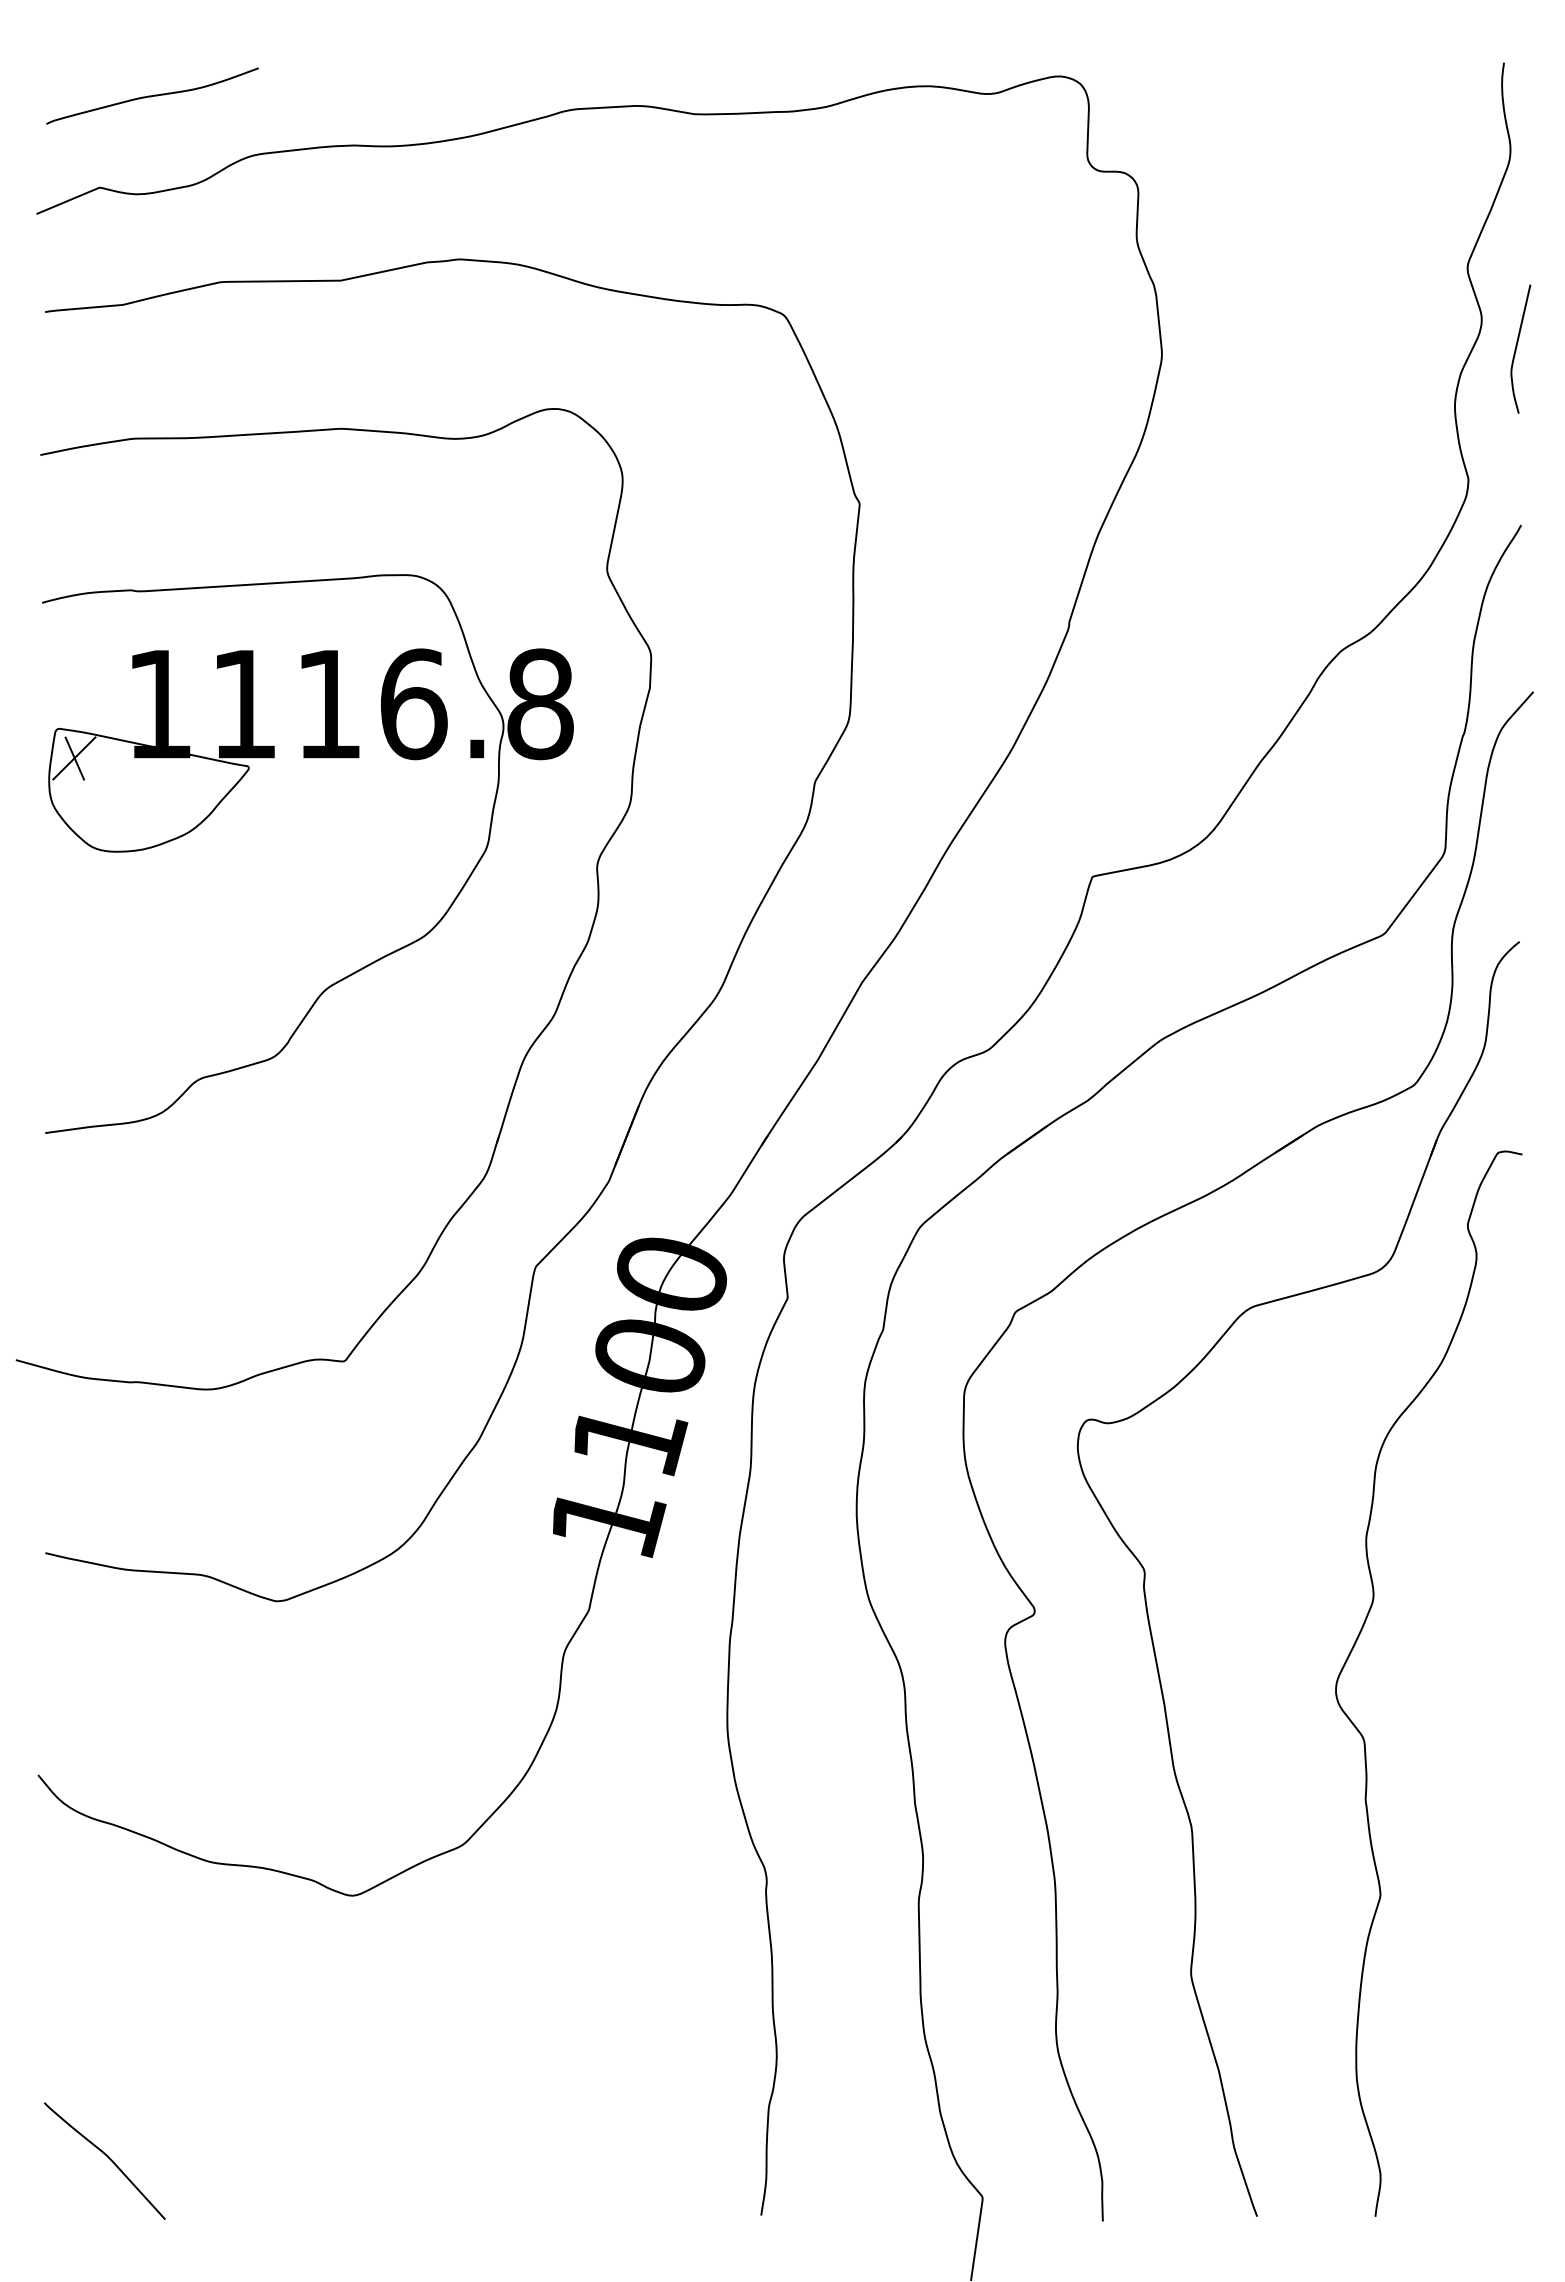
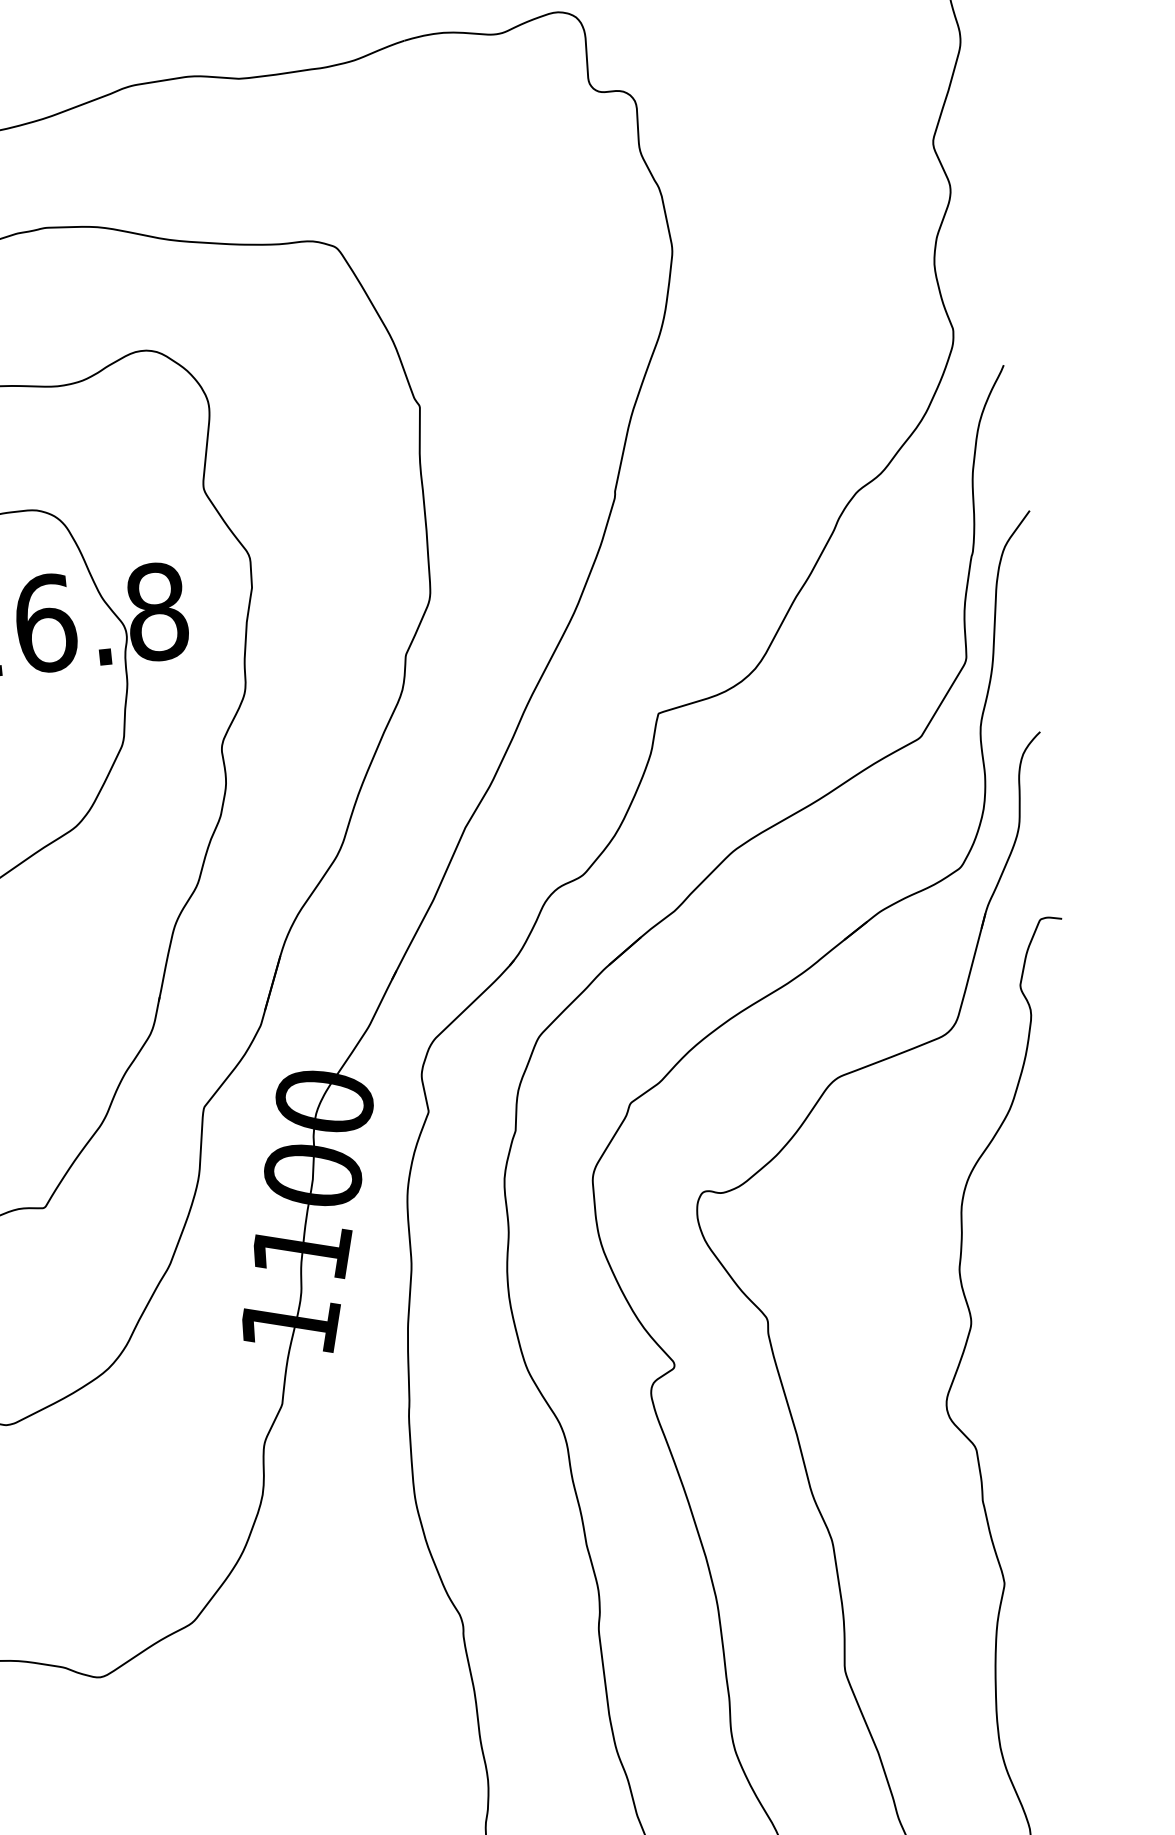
curve: (1517, 347) -> (984, 209), removed

